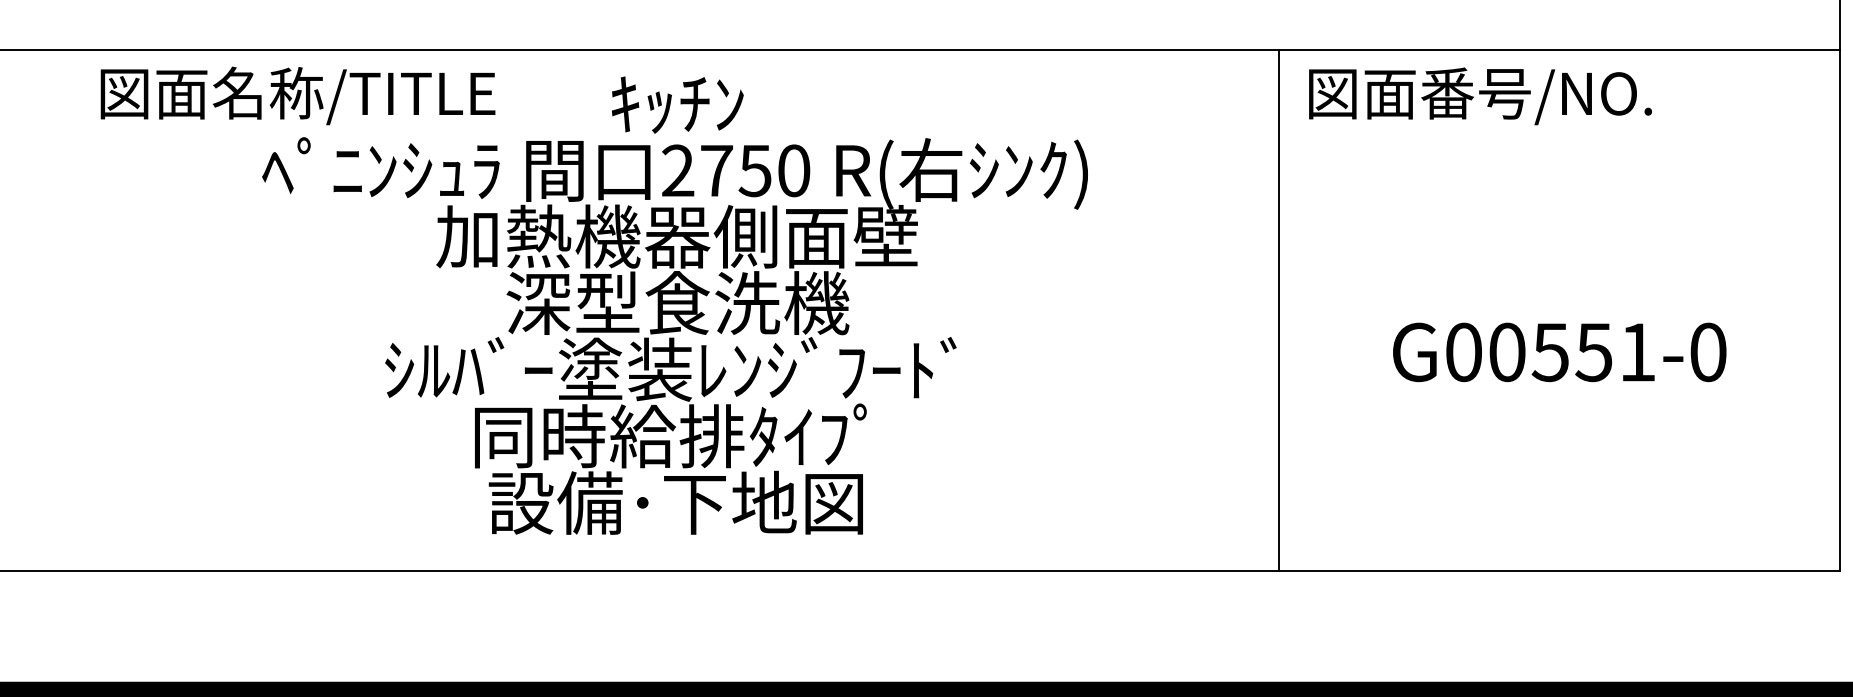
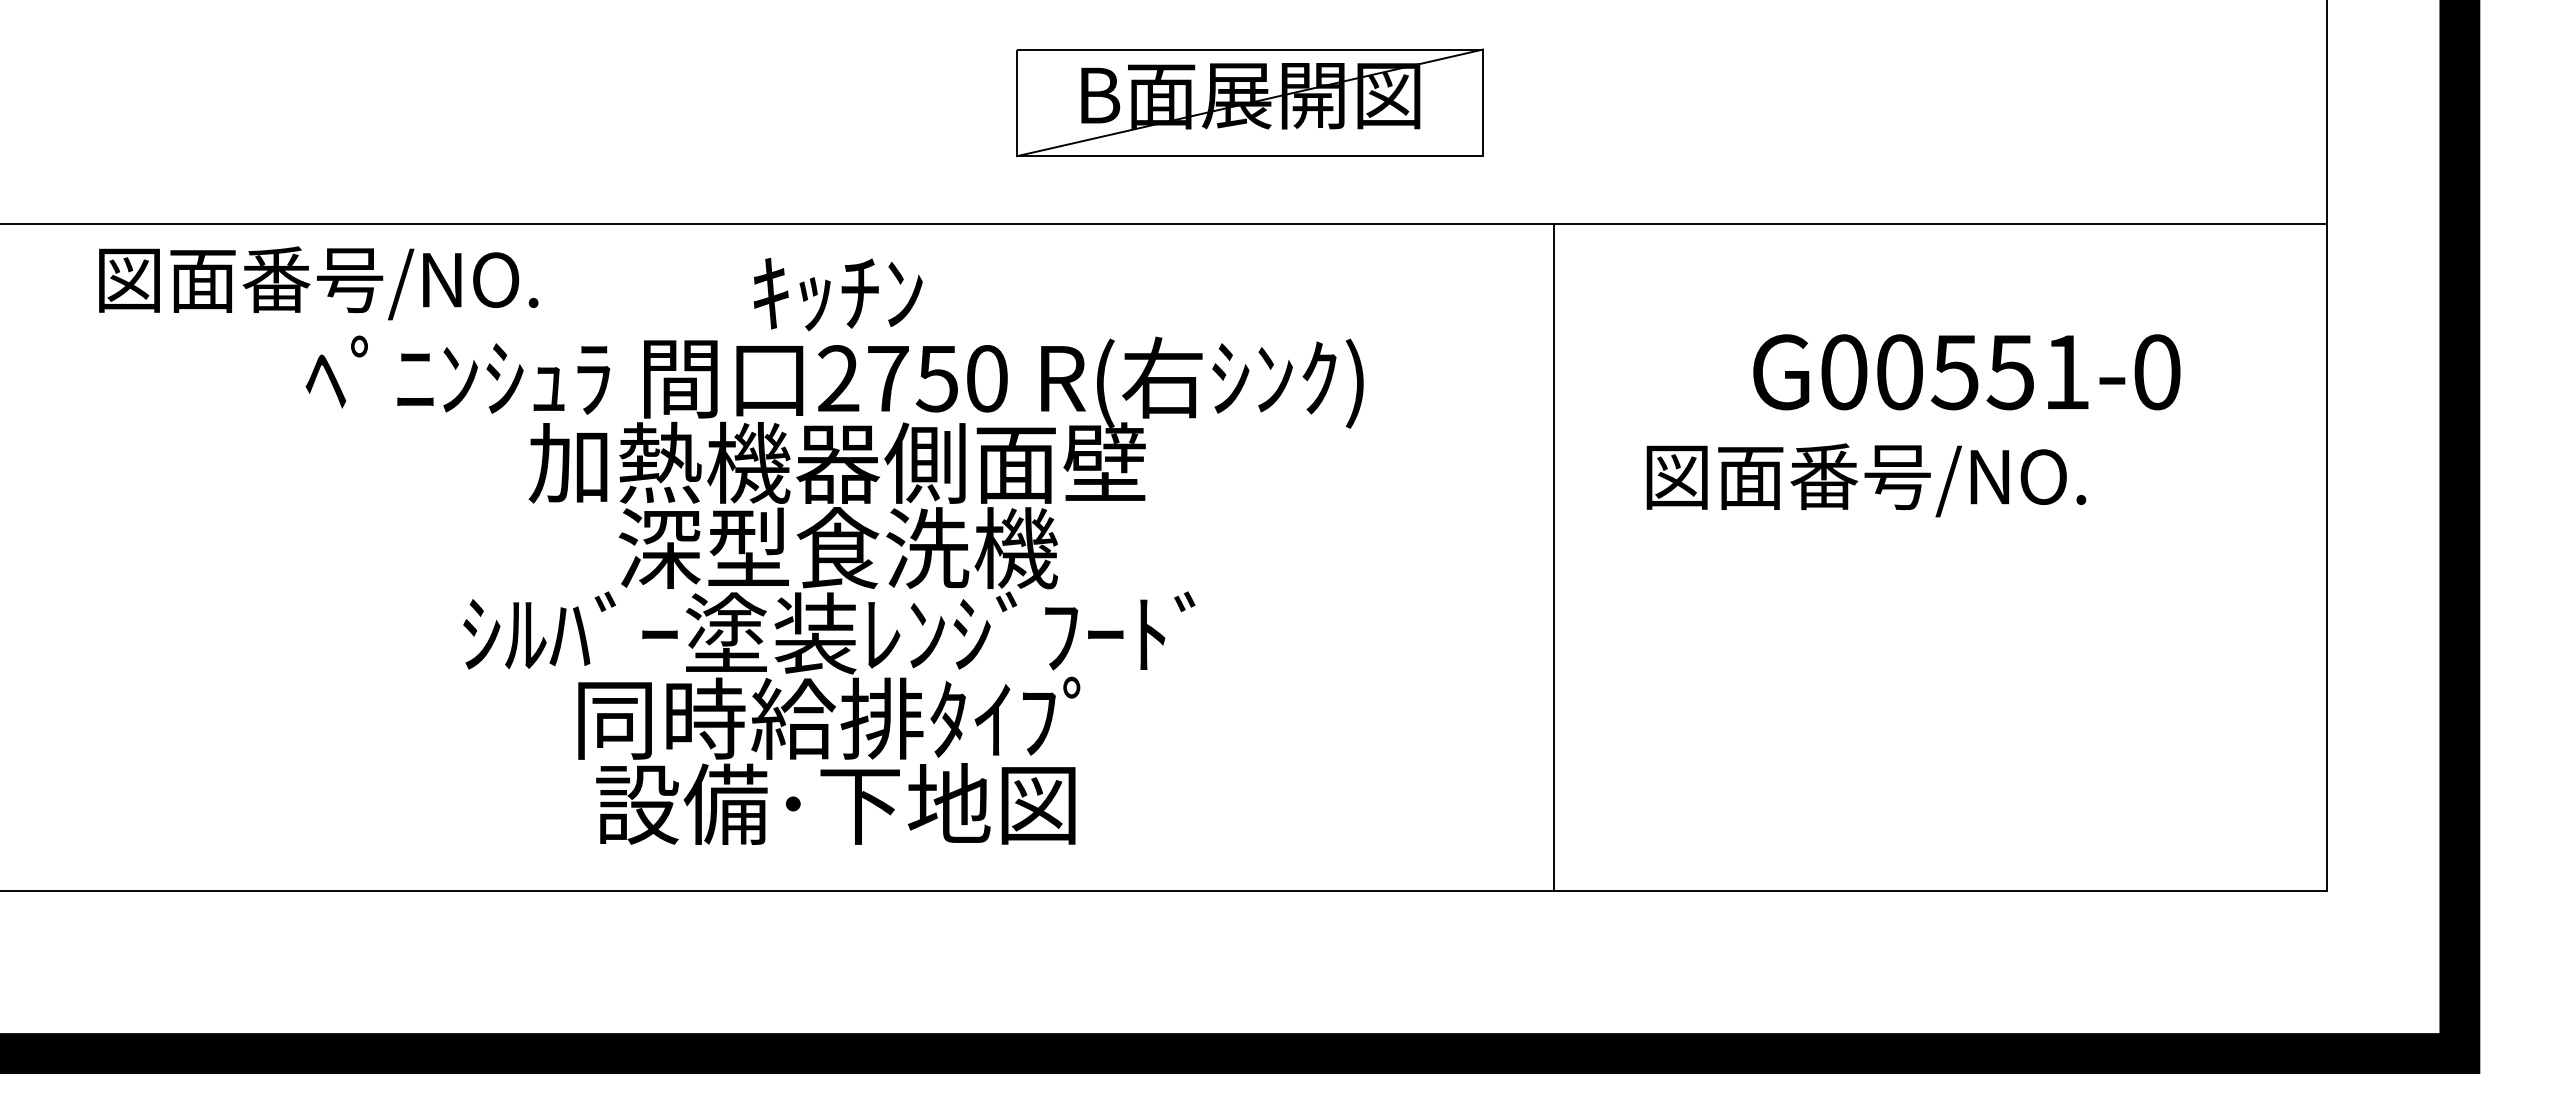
text: (354, 93) -> (423, 279), 図面名称/TITLE -> 図面番号/NO.
text: (1480, 96) -> (1866, 480), moved
line: (1278, 310) -> (1553, 557), moved
text: (1559, 352) -> (1966, 372), moved

